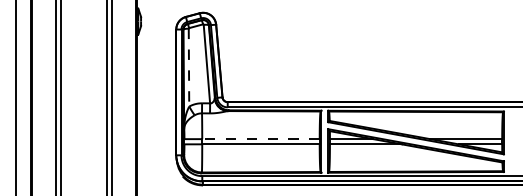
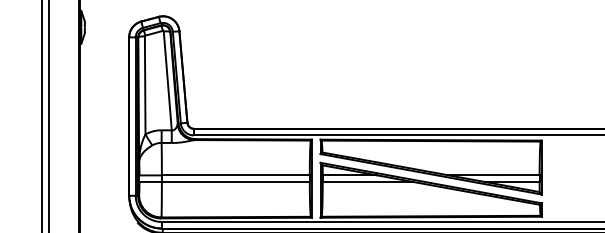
line: (188, 67) -> (144, 85), dashed -> solid
line: (260, 139) -> (235, 175), dashed -> solid

